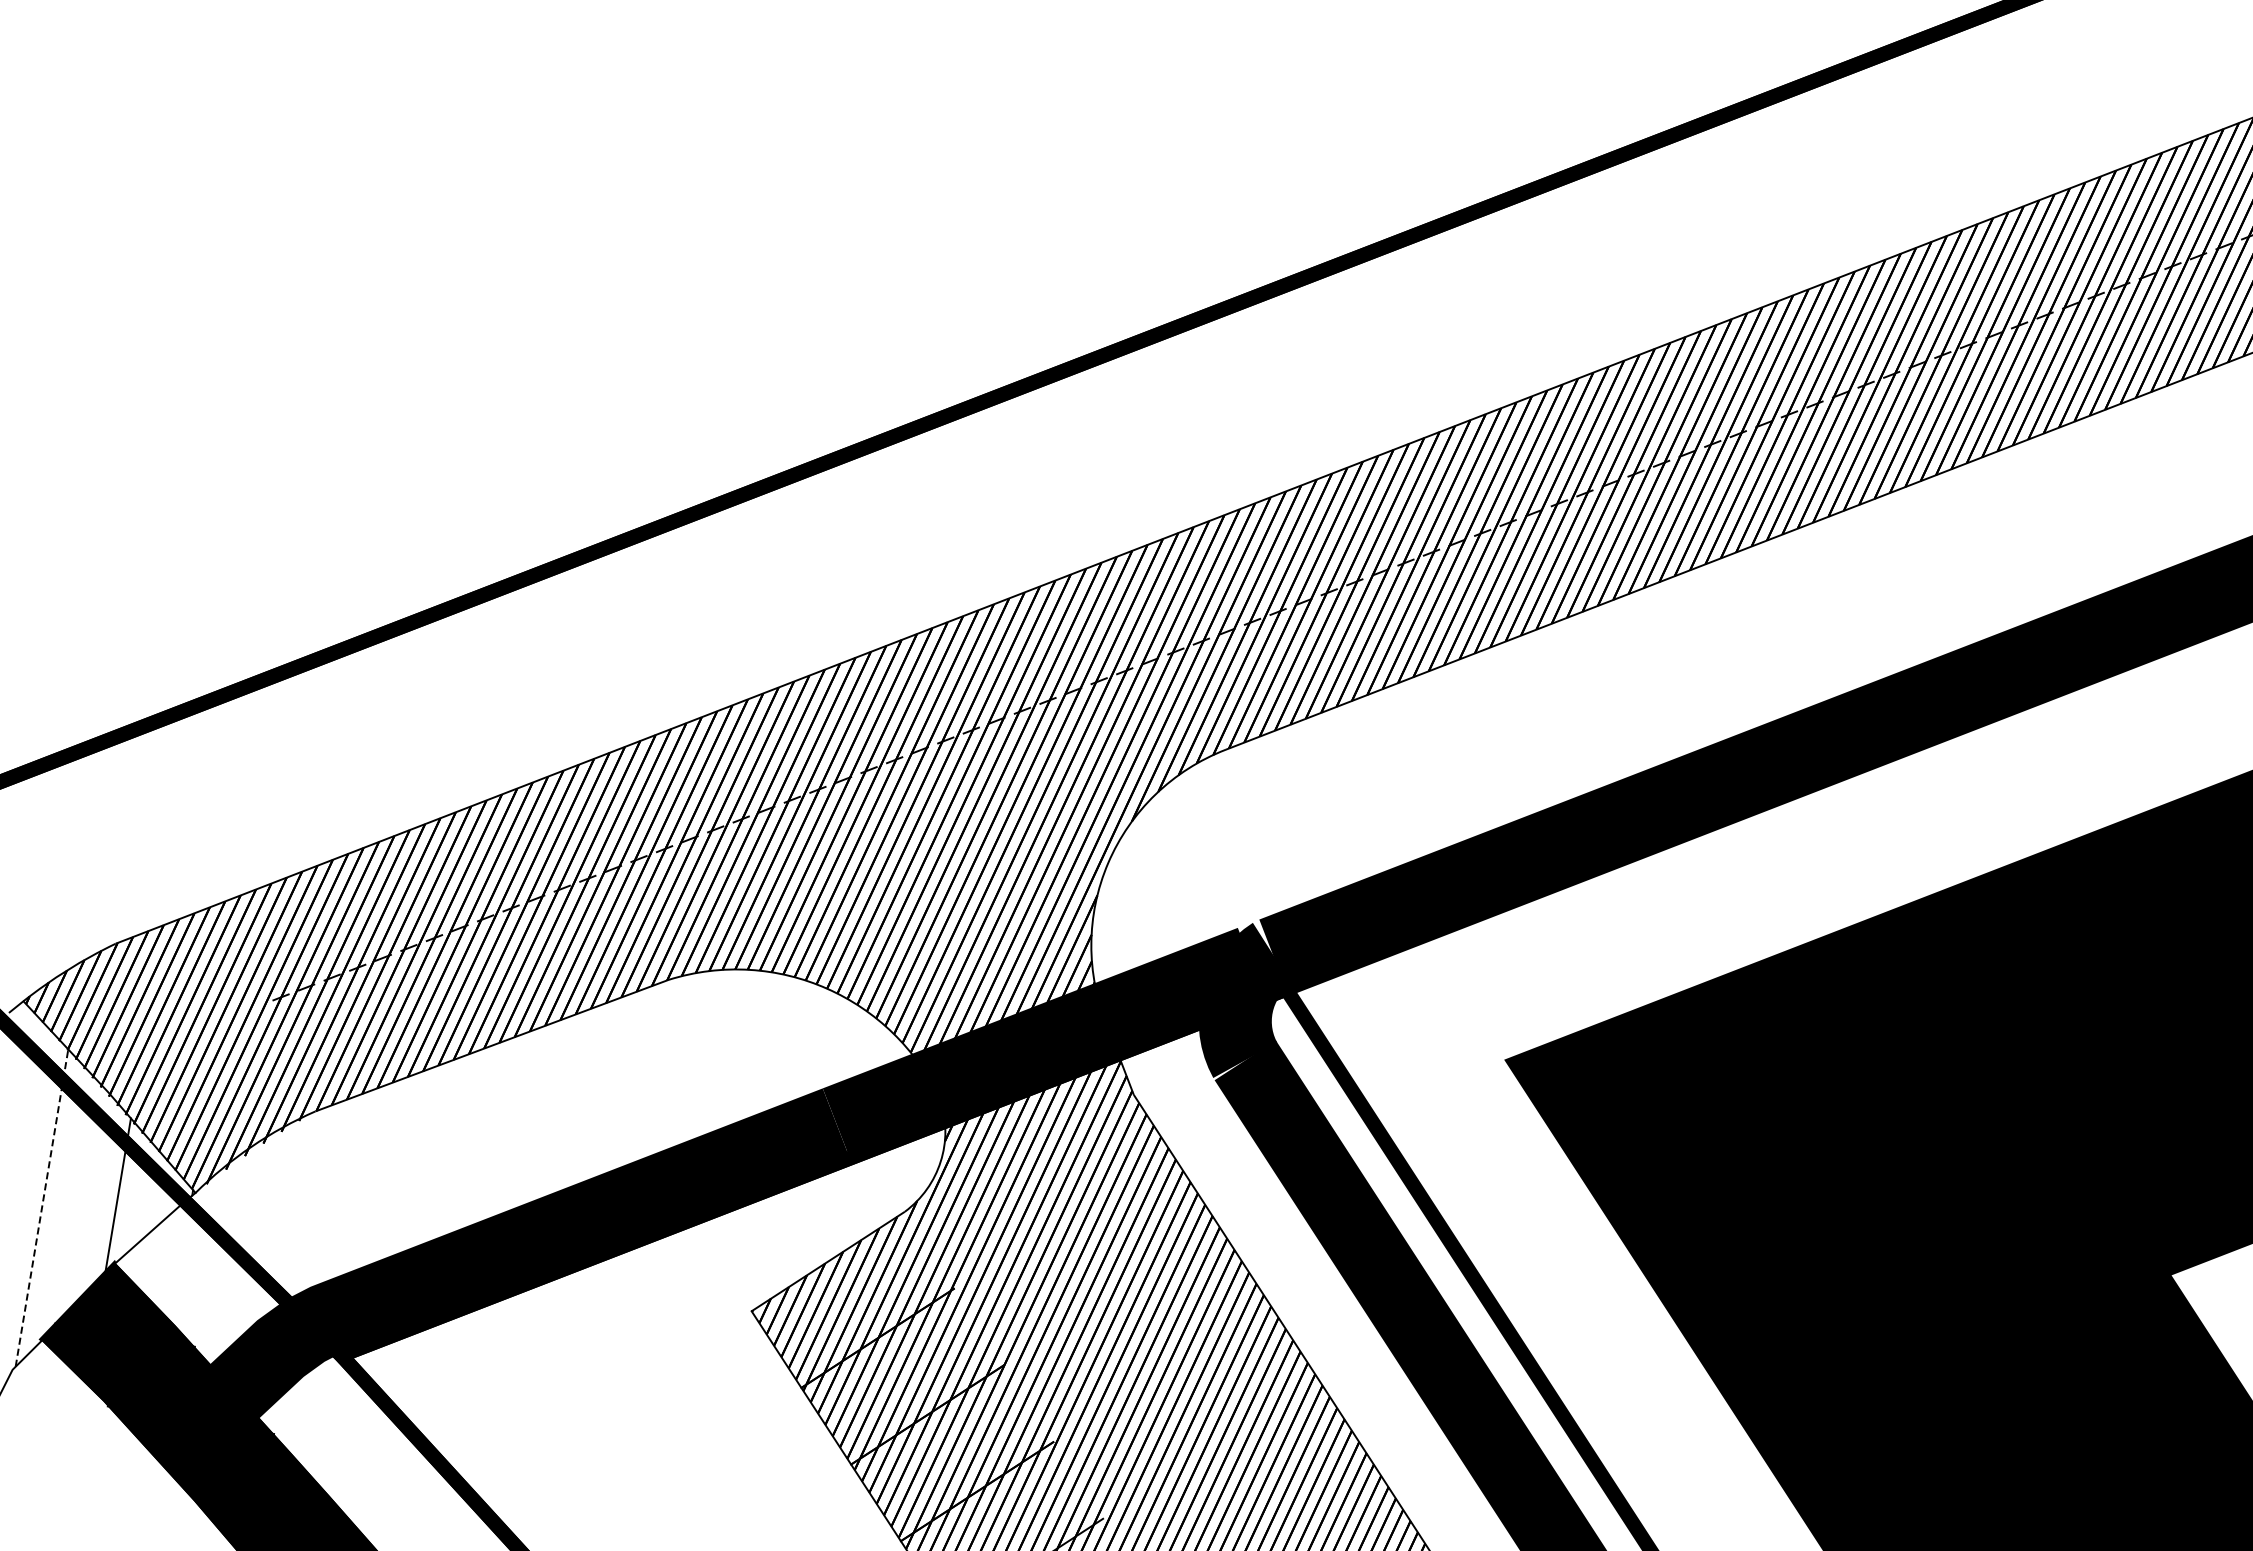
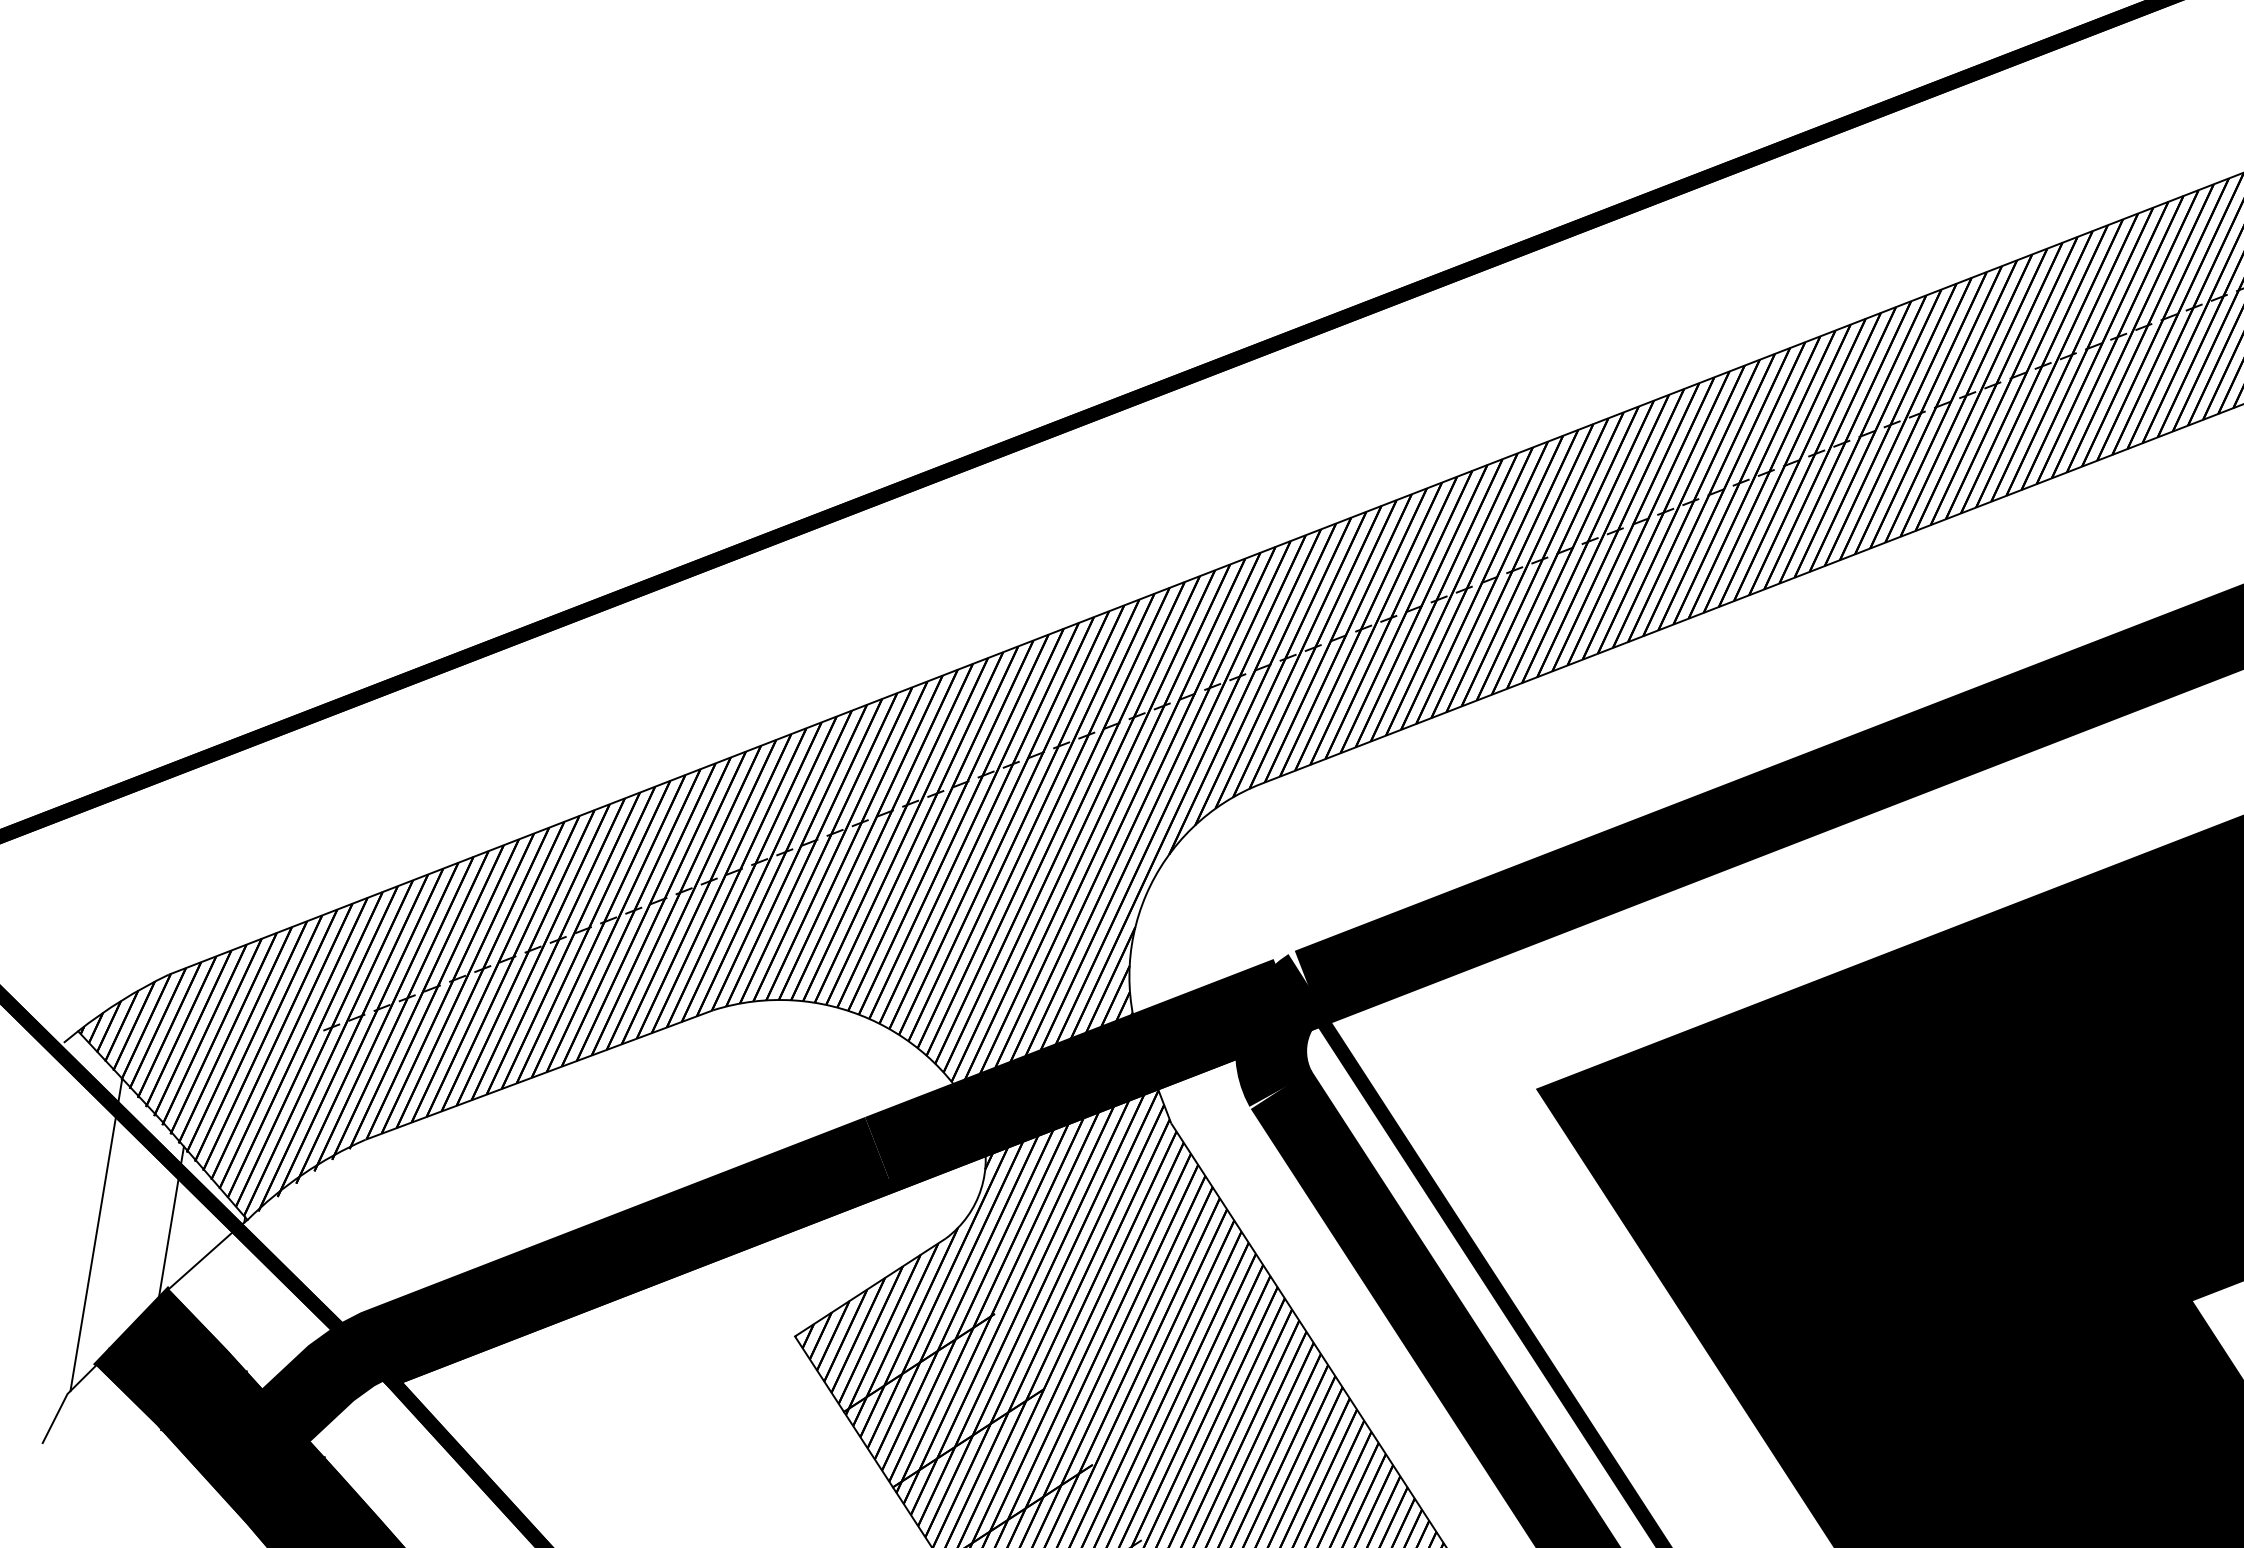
line: (42, 1207) -> (96, 1234), dashed -> solid

